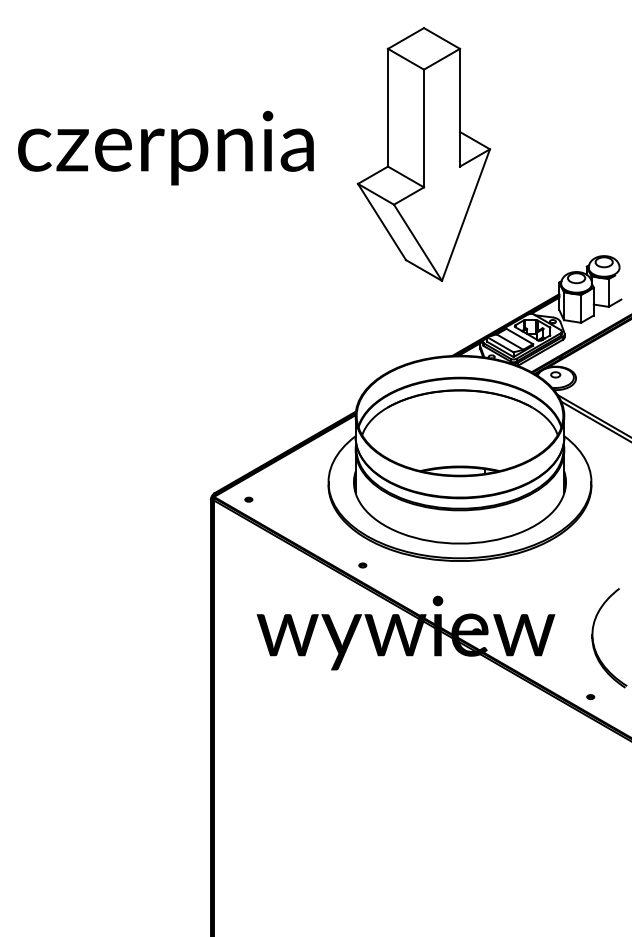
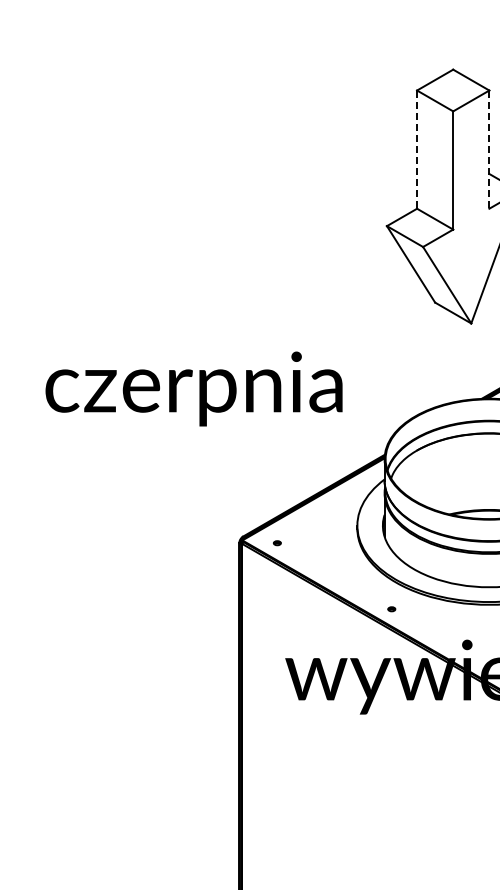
line: (388, 107) -> (417, 149), solid -> dashed
line: (459, 107) -> (488, 149), solid -> dashed
text: (165, 147) -> (193, 388), moved

